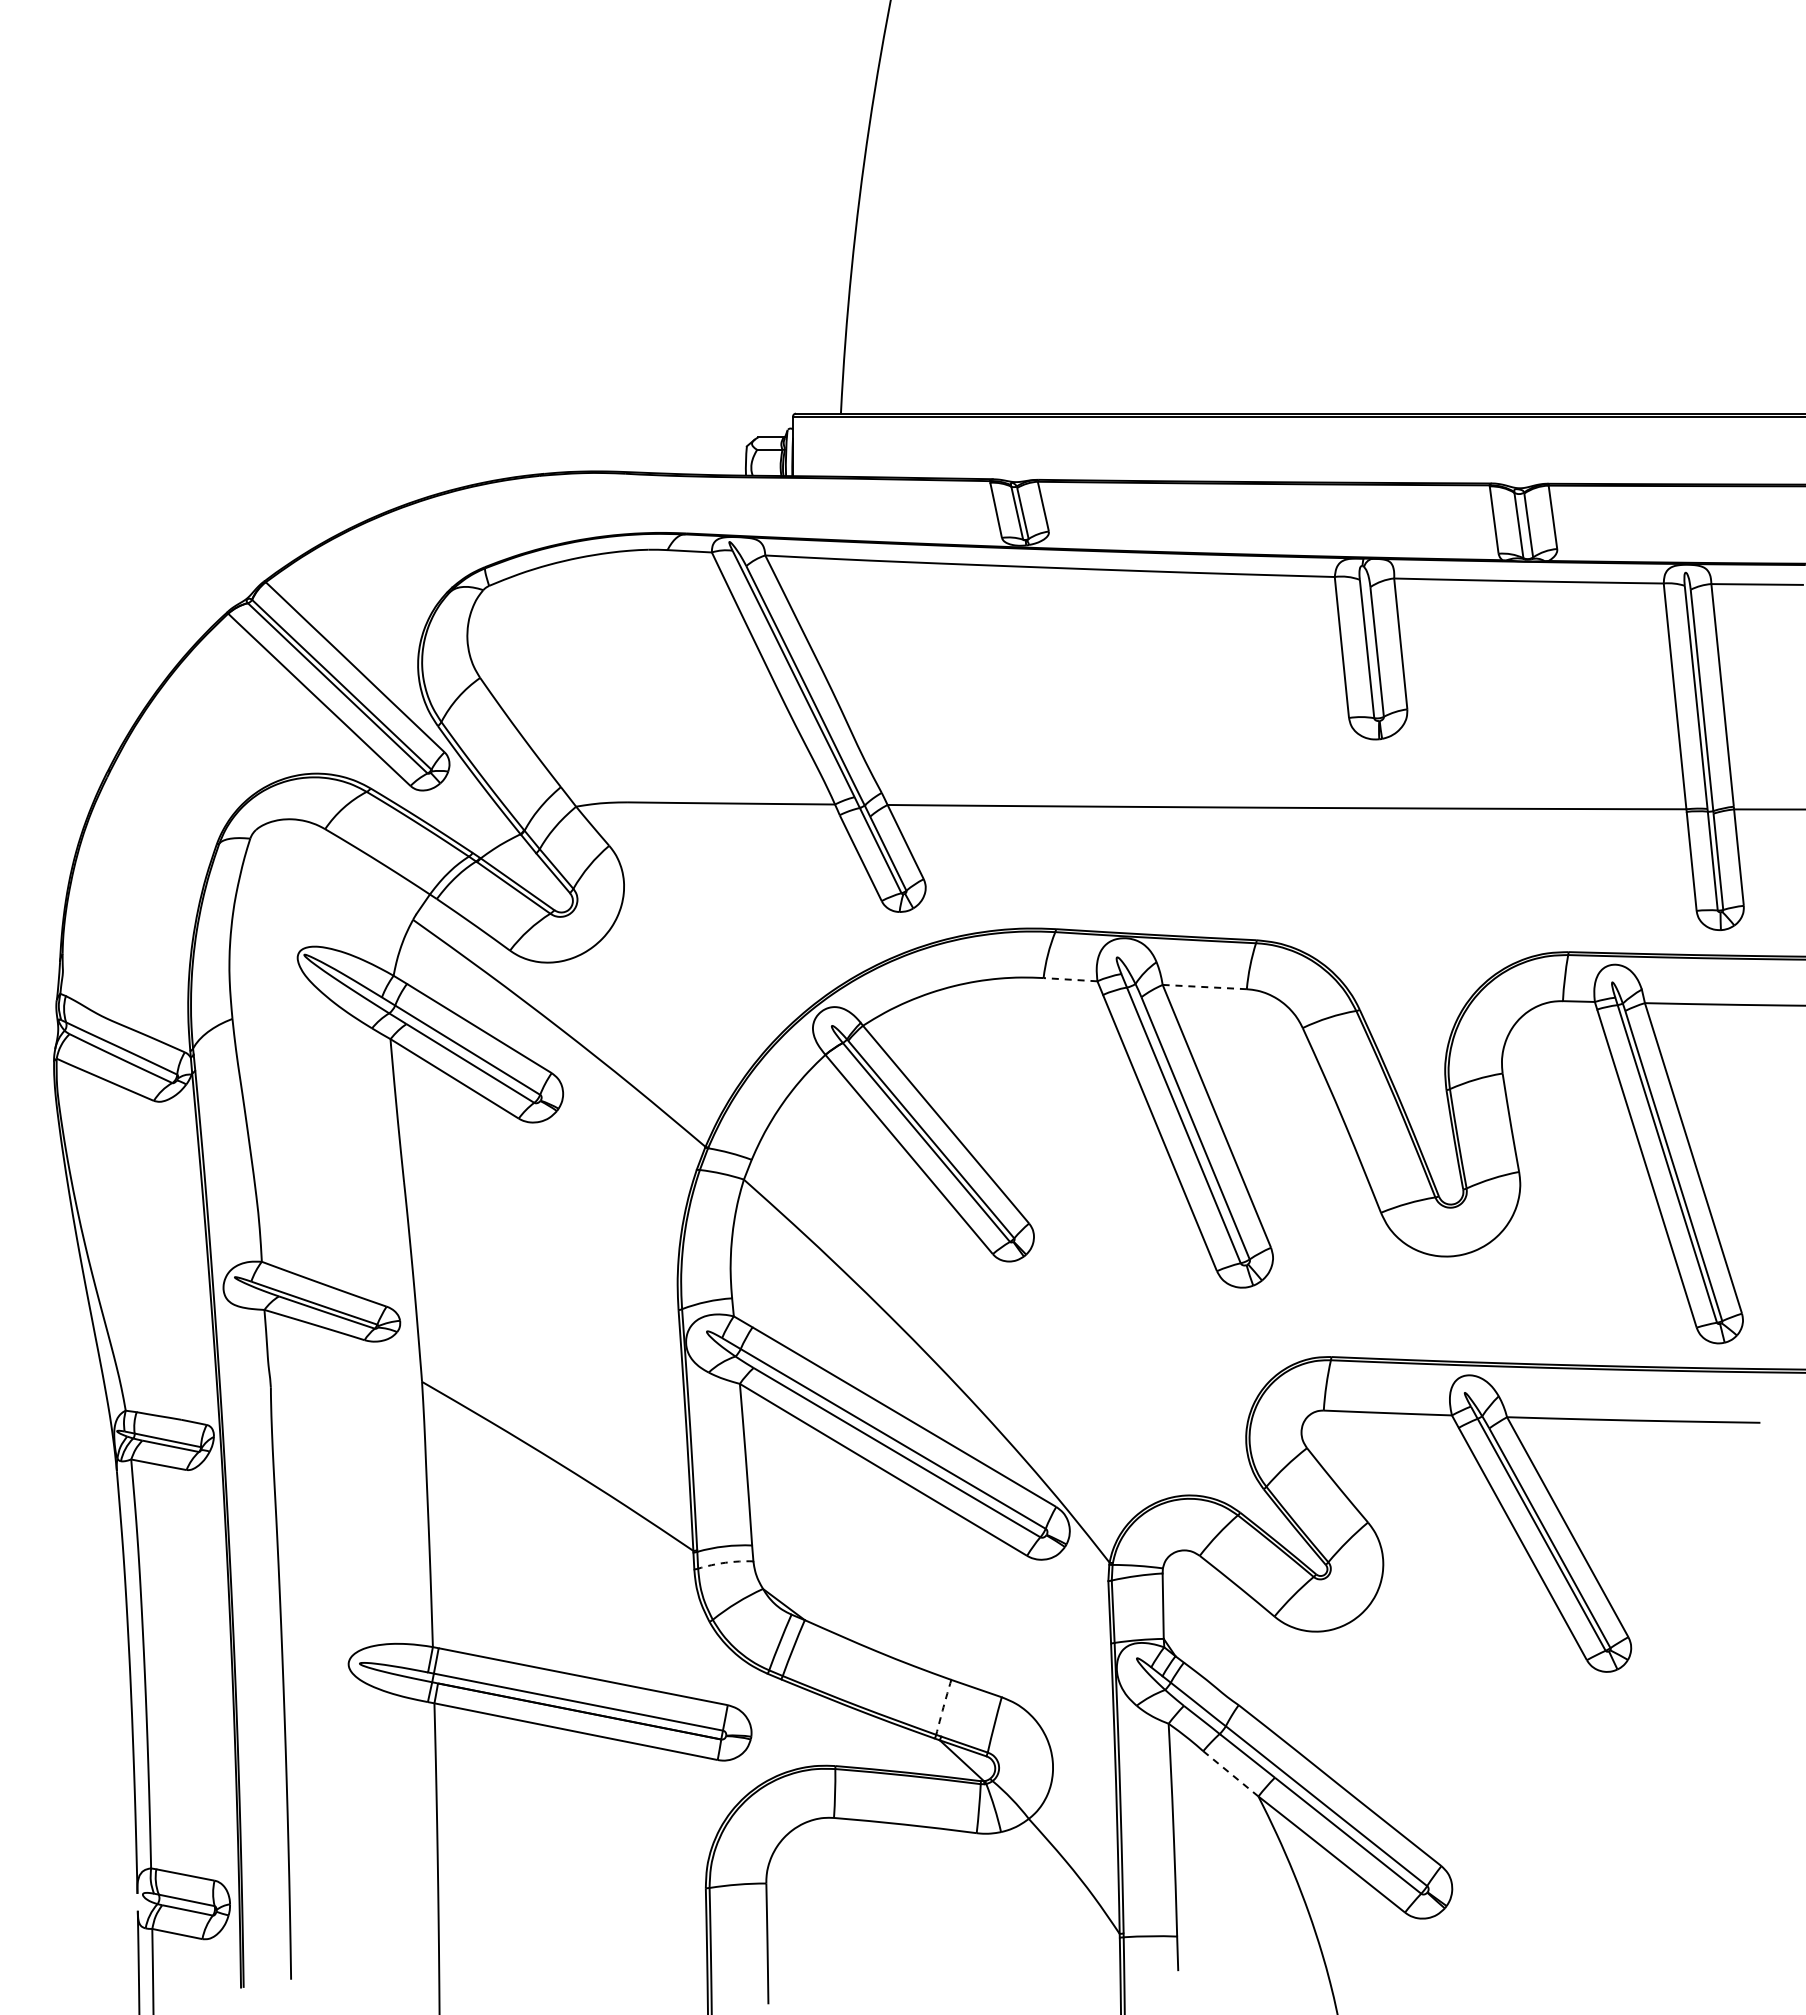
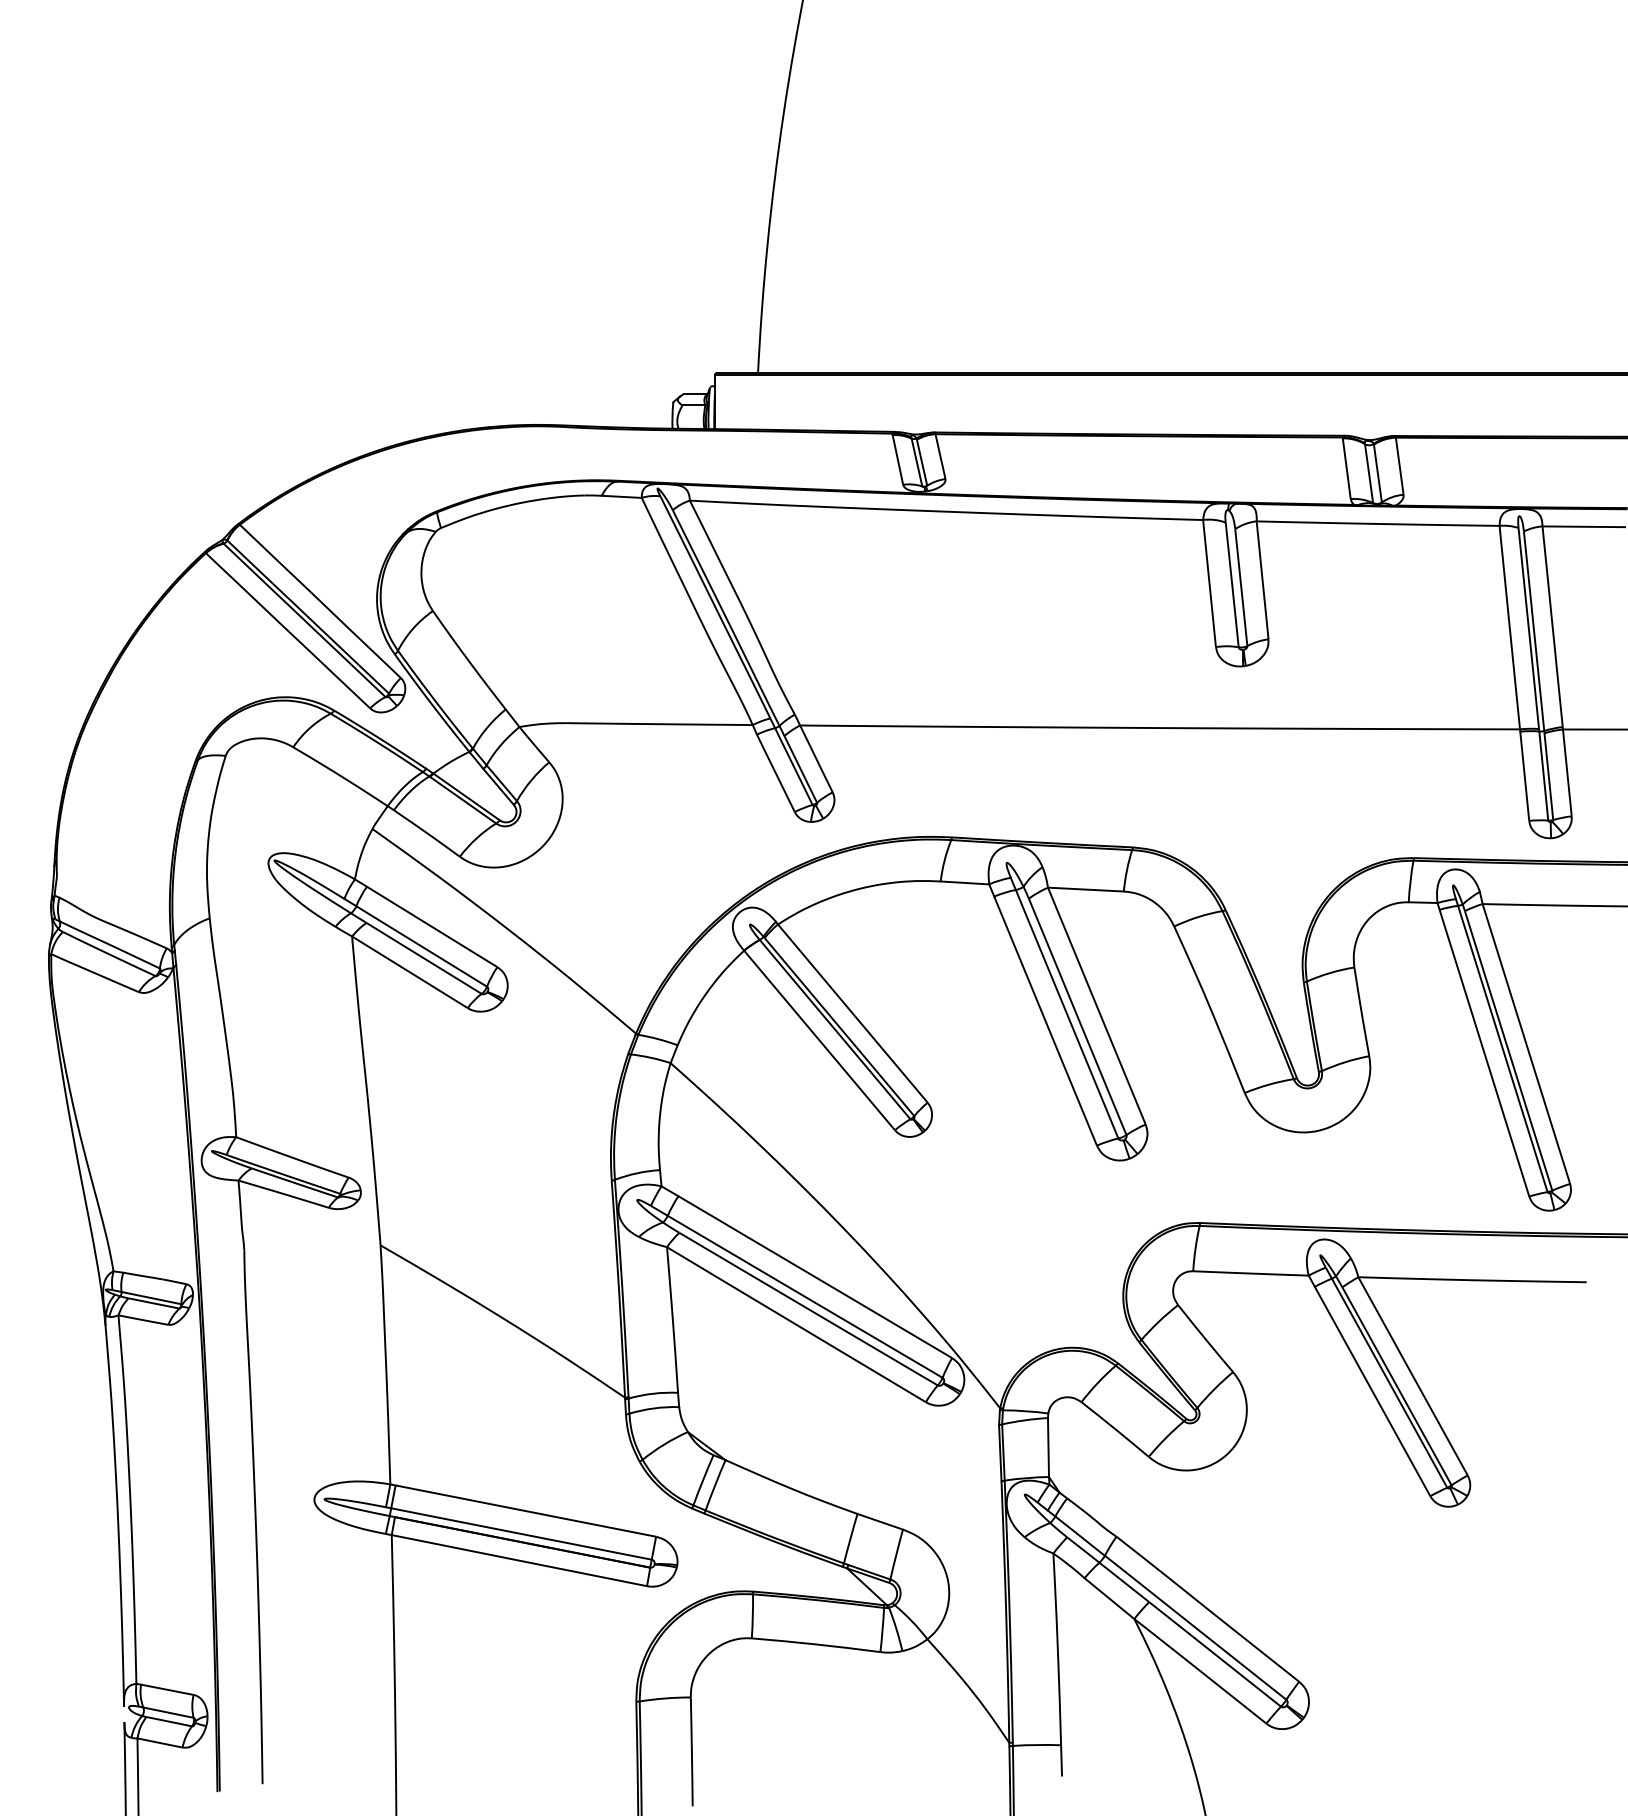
line: (1070, 979) -> (964, 882), dashed -> solid
line: (1204, 987) -> (1085, 889), dashed -> solid
arc: (725, 1562) -> (654, 1408), dashed -> solid
arc: (943, 1707) -> (850, 1538), dashed -> solid
line: (1230, 1773) -> (1109, 1598), dashed -> solid

